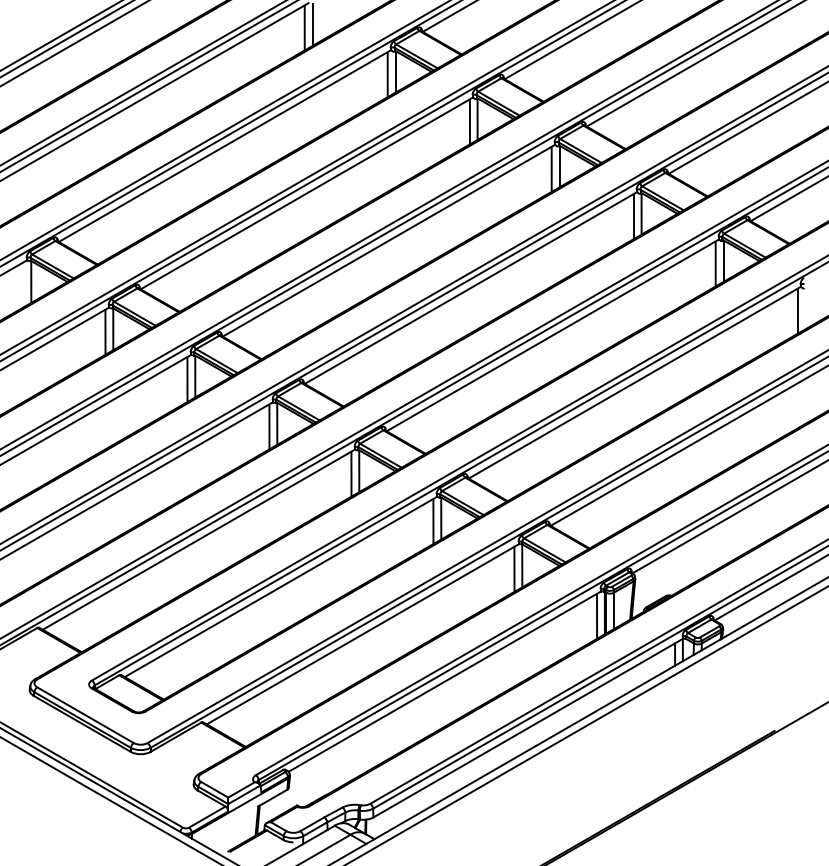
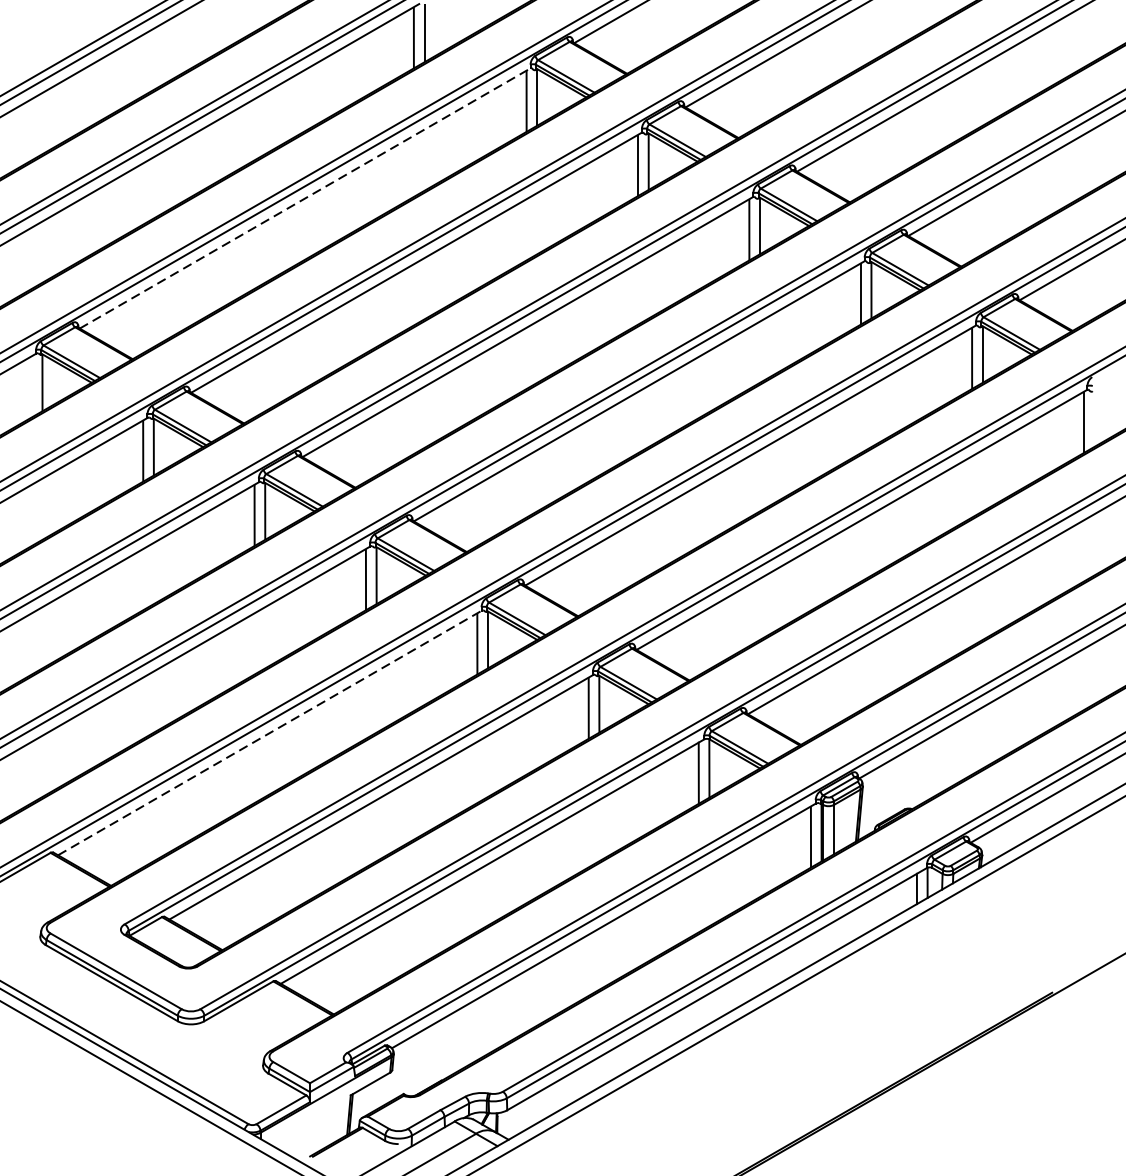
line: (224, 146) -> (304, 198), solid -> dashed
line: (198, 539) -> (269, 732), solid -> dashed

